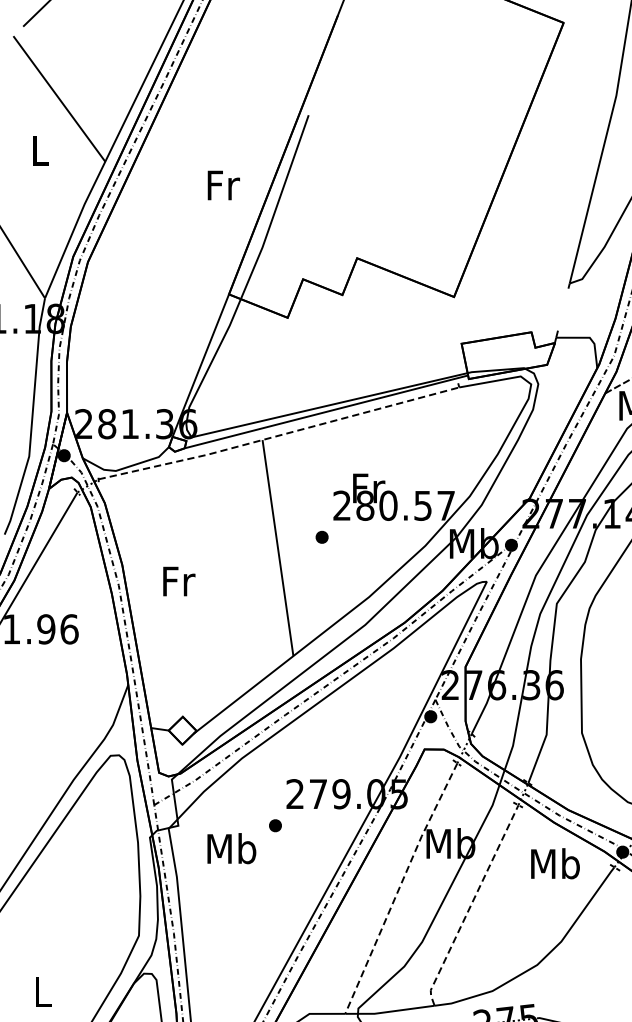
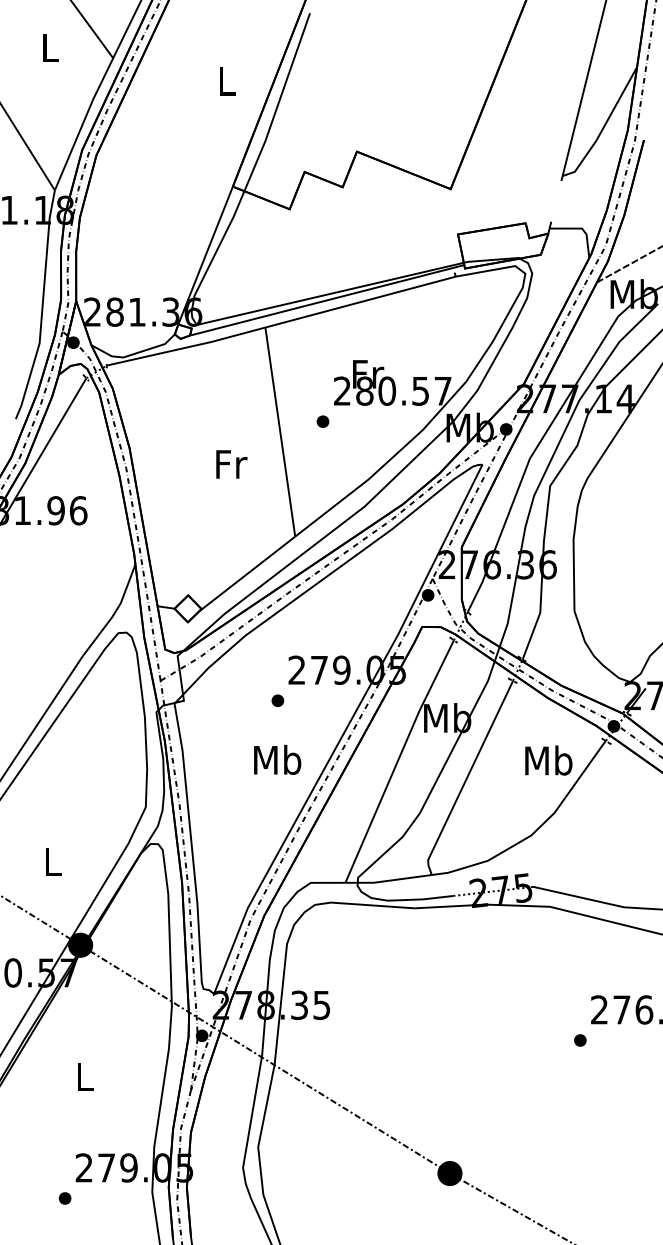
text: (223, 185) -> (227, 81), Fr -> L
line: (279, 435) -> (281, 323), dashed -> solid
text: (178, 581) -> (231, 464), moved
text: (231, 848) -> (277, 759), moved
text: (555, 863) -> (548, 760), moved
line: (400, 887) -> (398, 760), dashed -> solid
line: (470, 907) -> (466, 779), dashed -> solid

